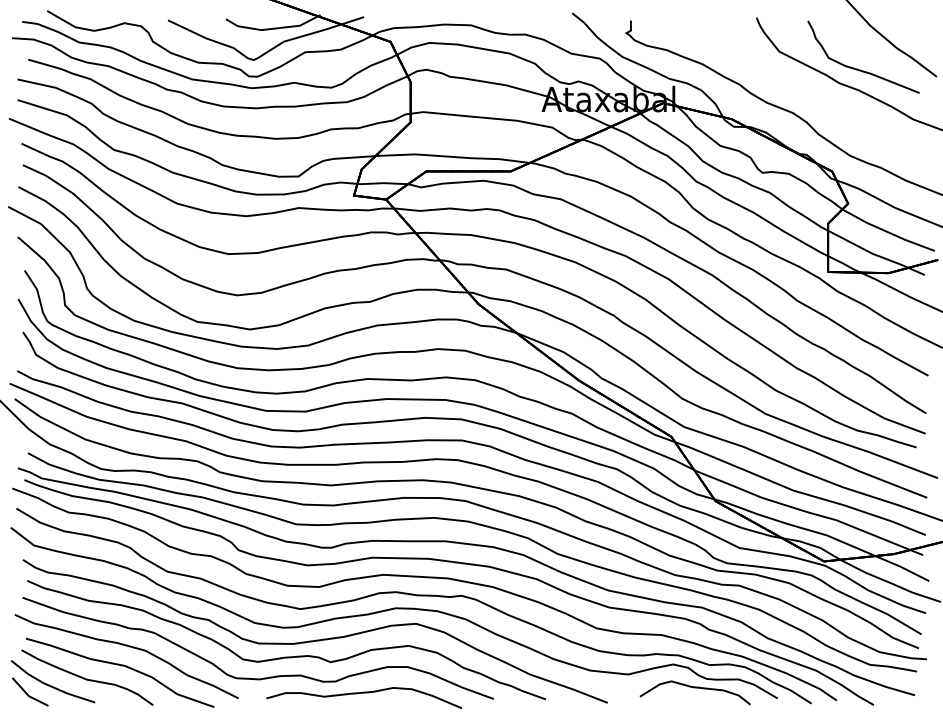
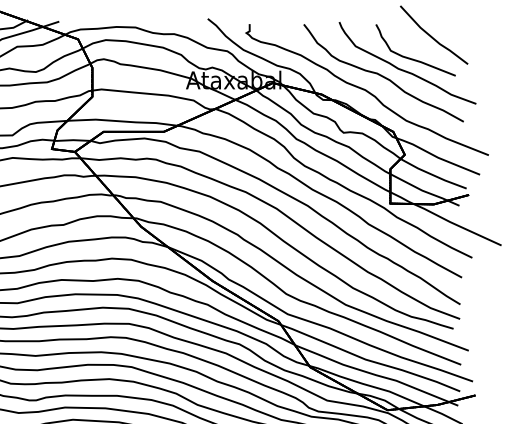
curve: (815, 91) -> (381, 74), added

